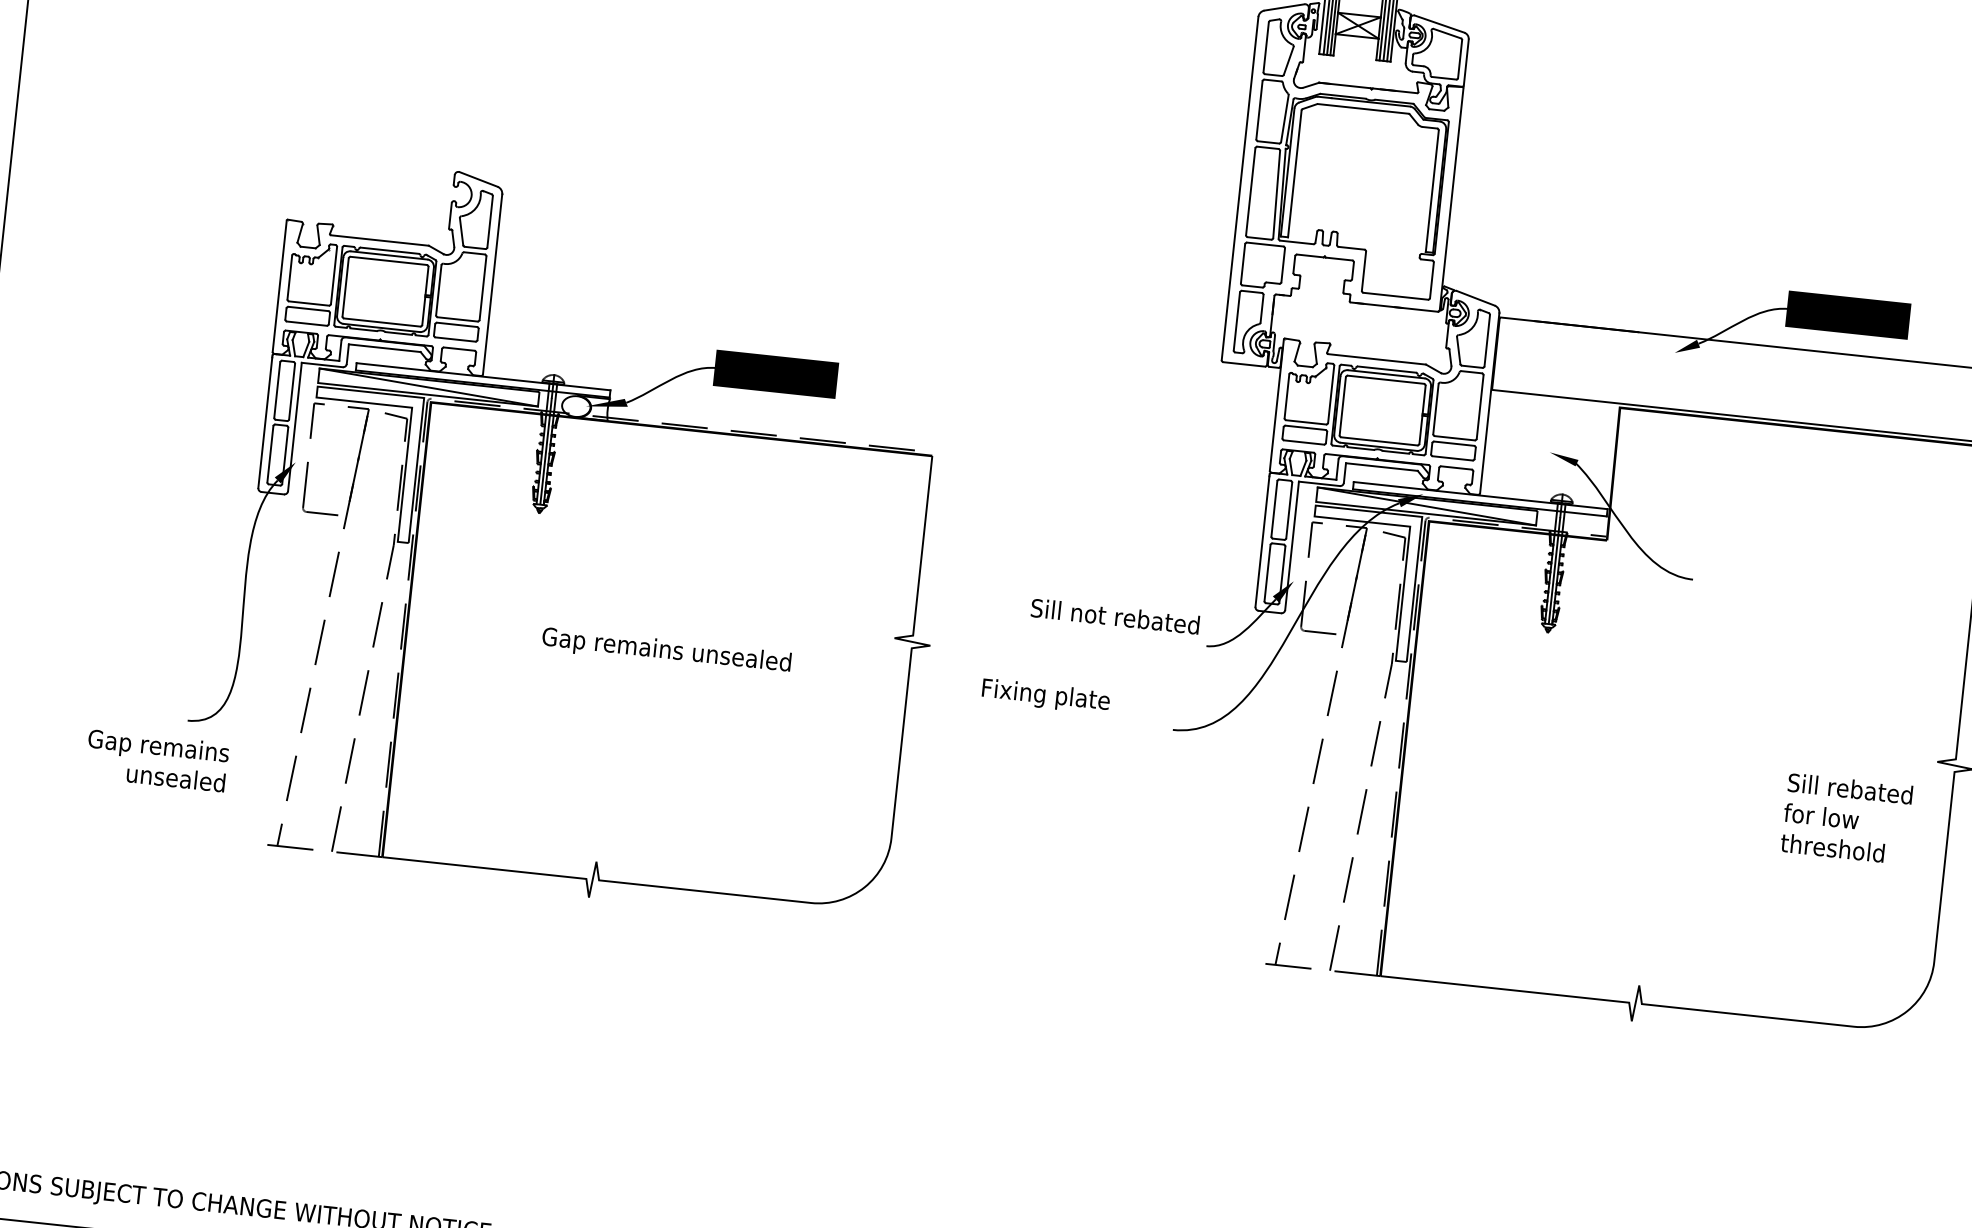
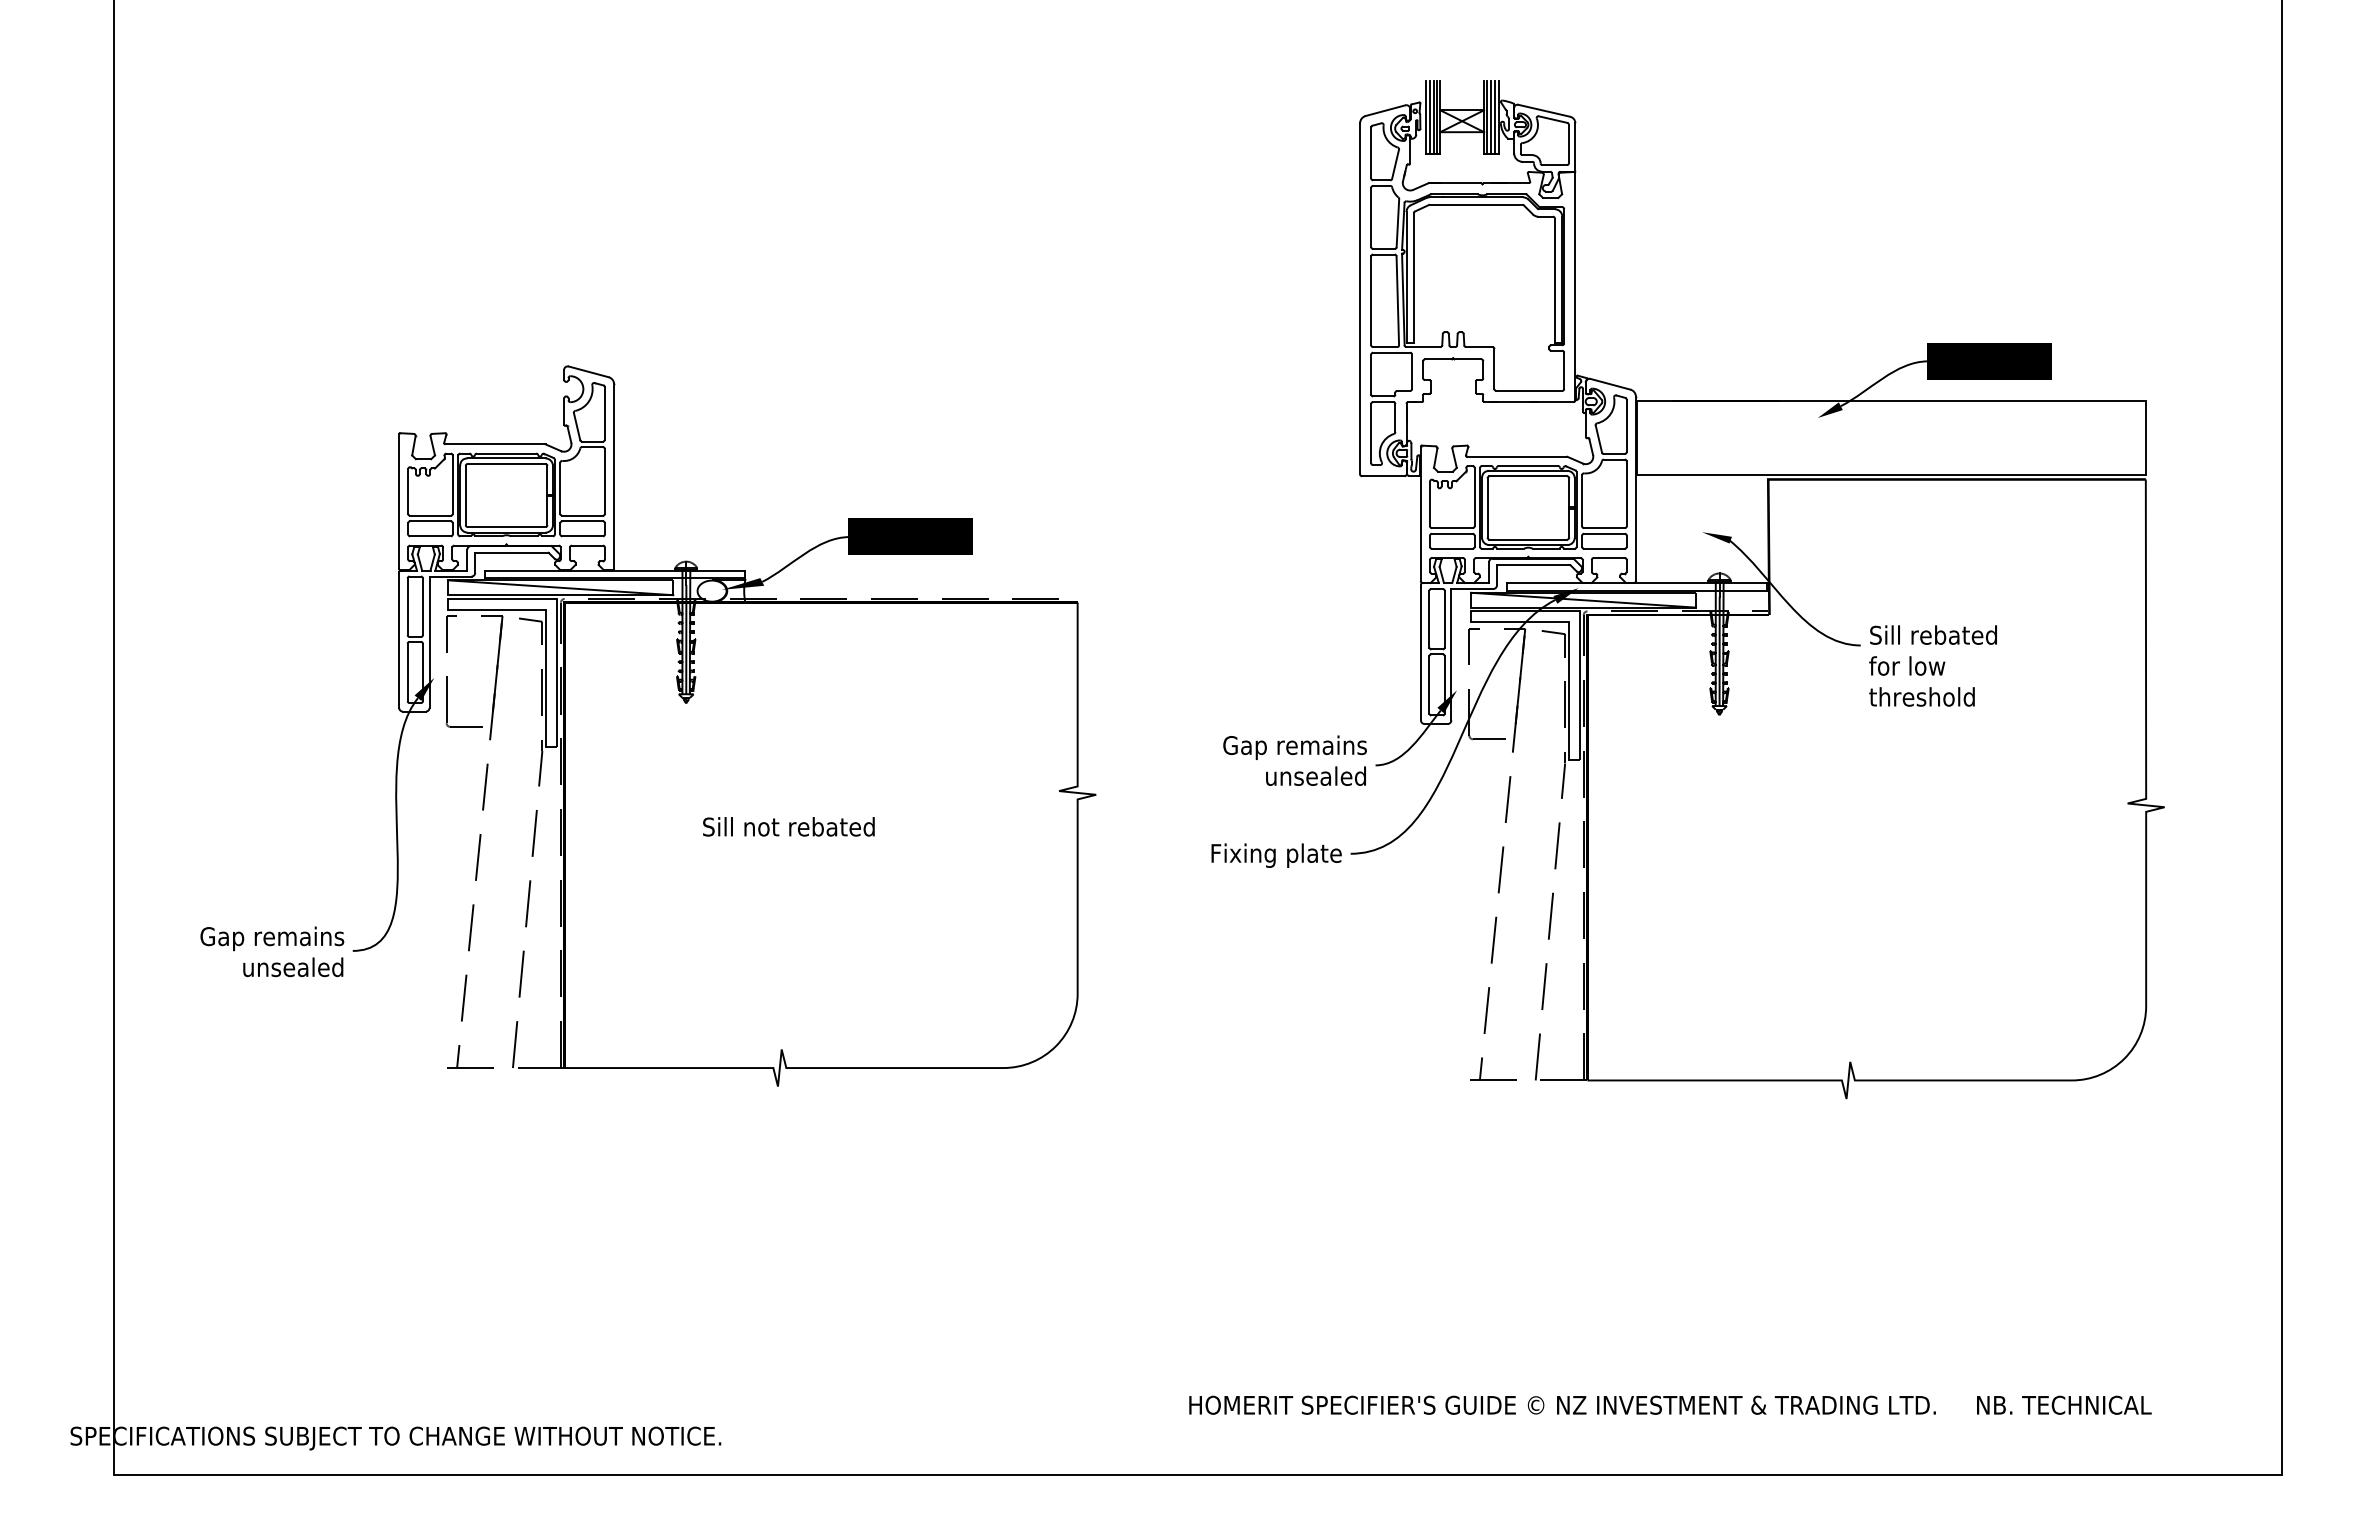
text: (1114, 631) -> (1280, 760), Sill not rebated -> Gap remains unsealed
text: (666, 651) -> (829, 829), Gap remains unsealed -> Sill not rebated
text: (1045, 696) -> (1276, 855), moved
text: (157, 760) -> (272, 951), moved
text: (1846, 818) -> (1932, 665), moved

